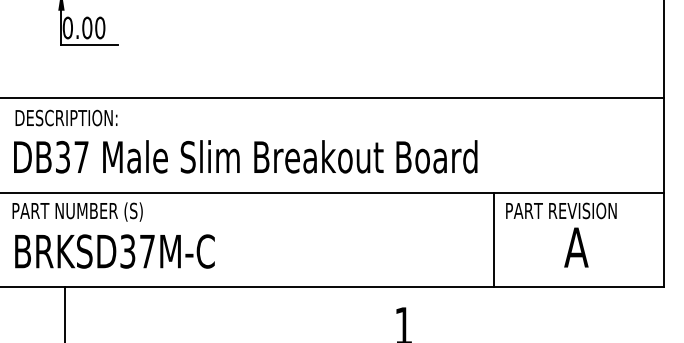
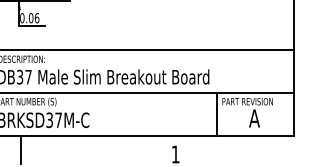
text: (101, 26) -> (37, 17), 0.00 -> 0.06

